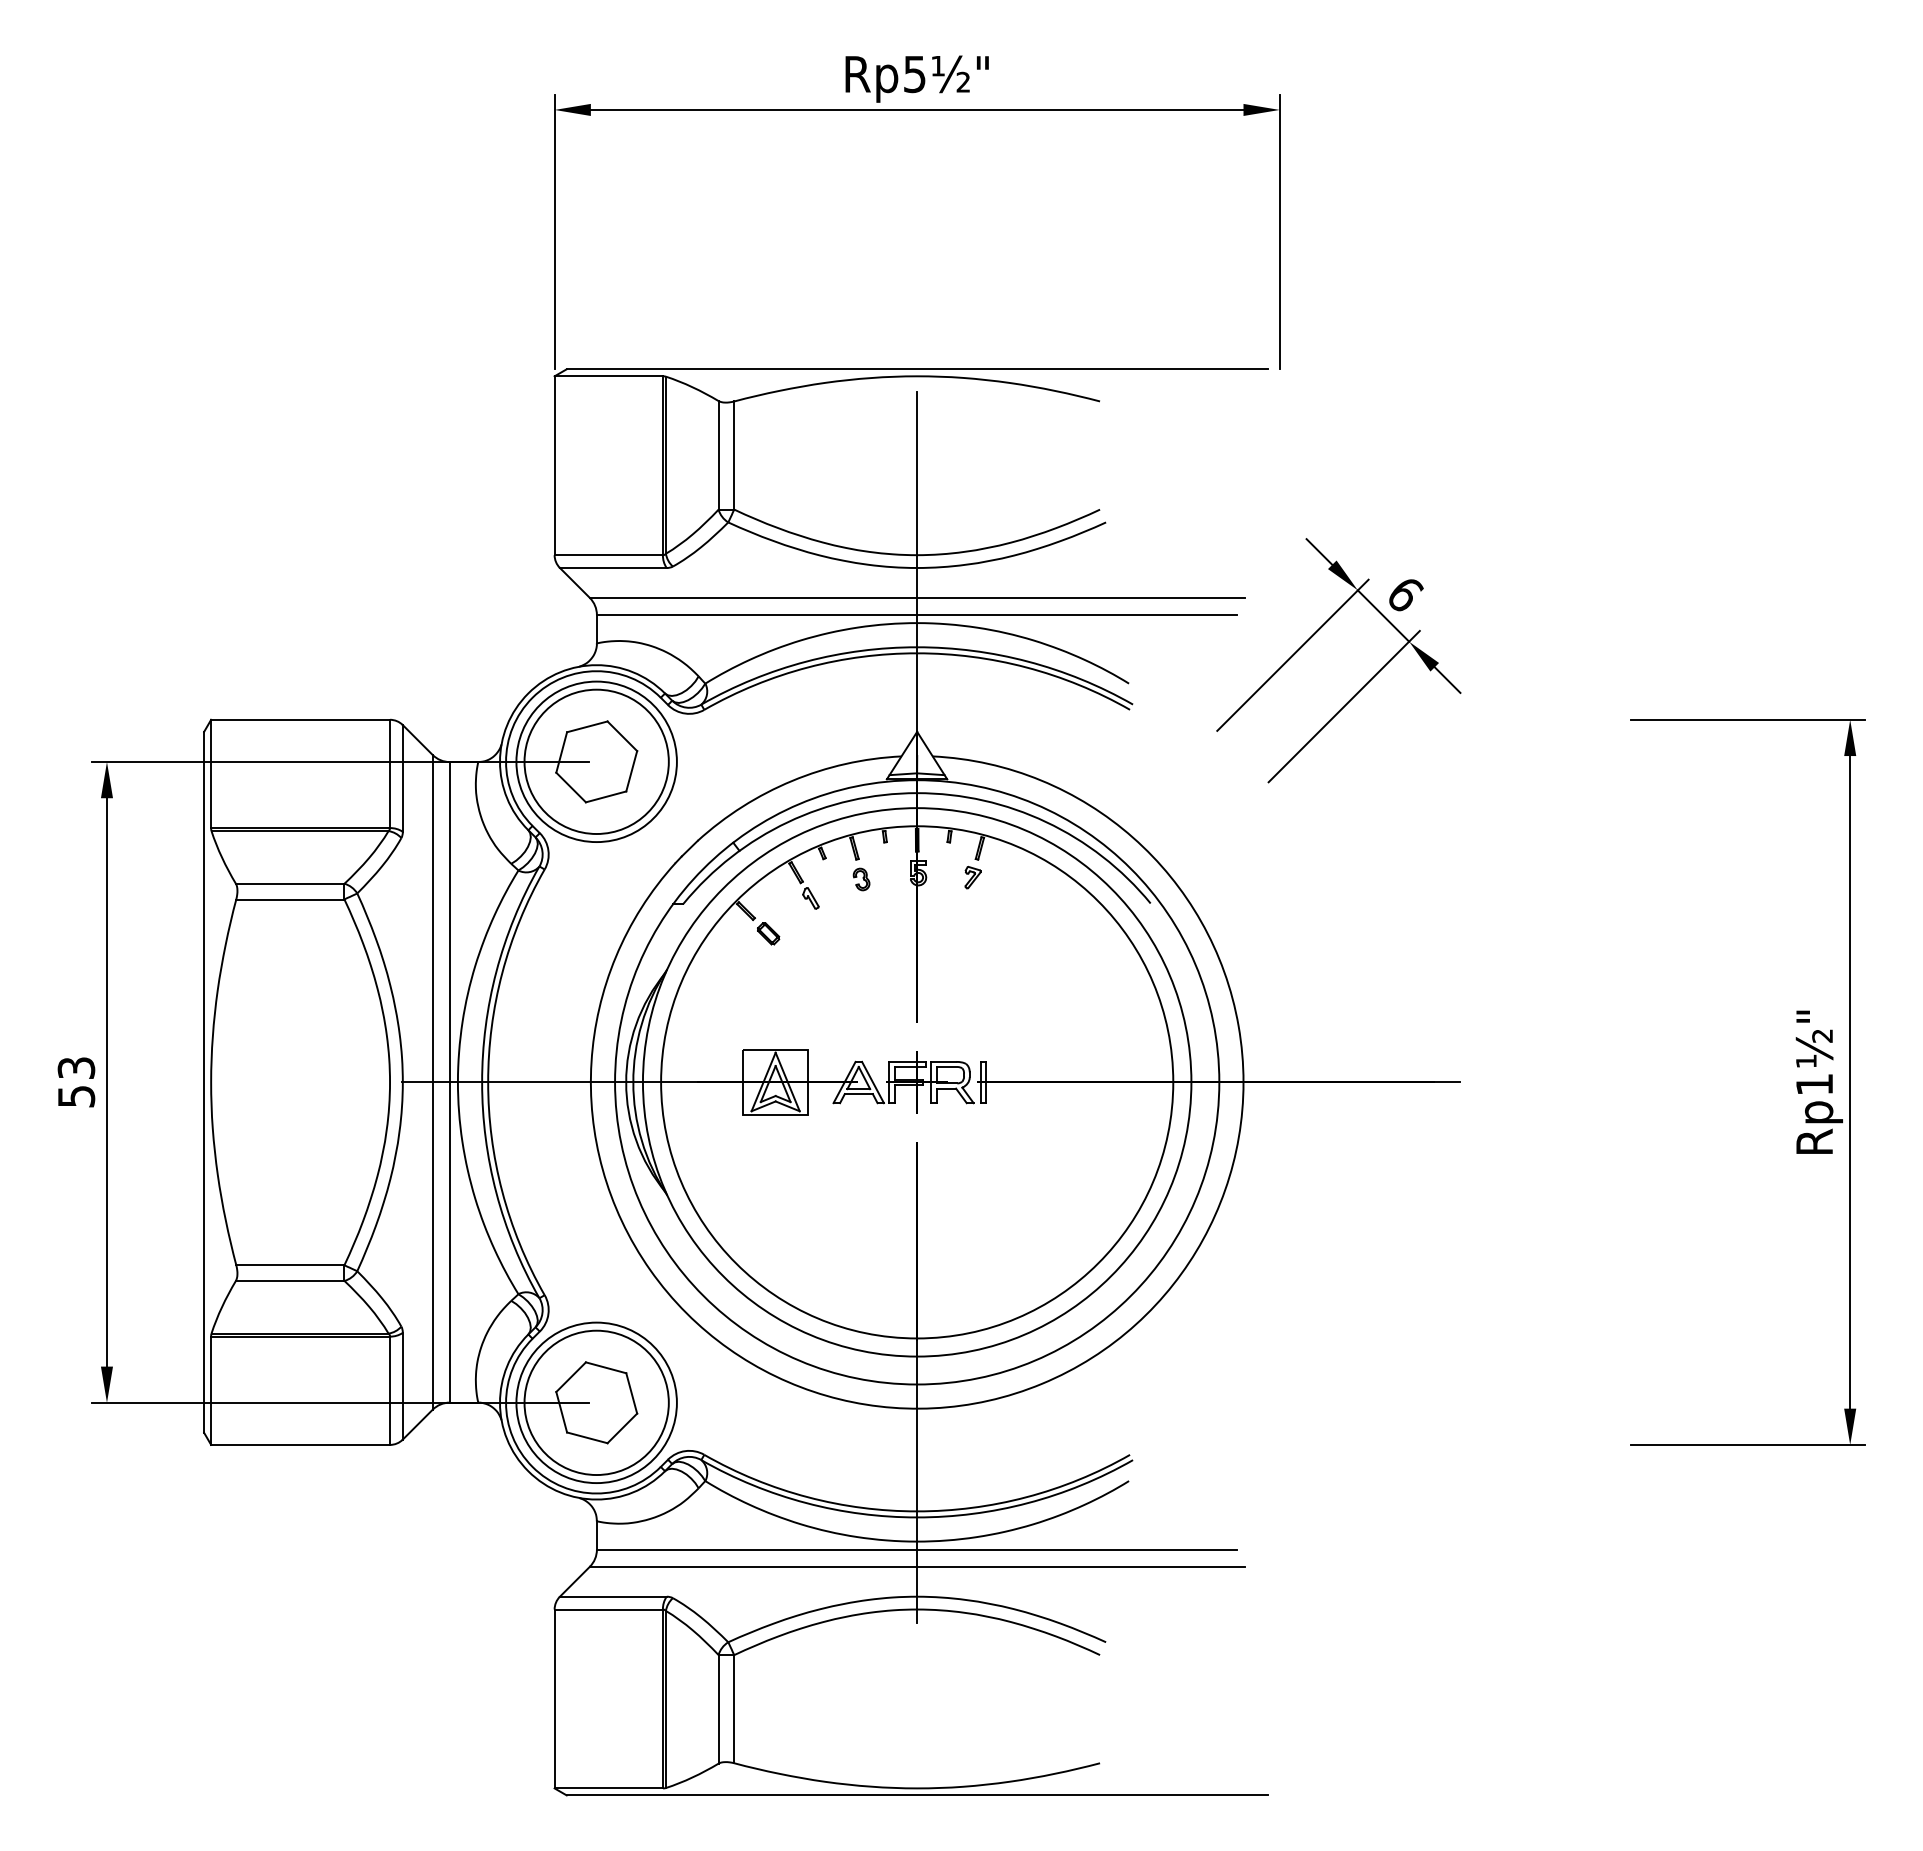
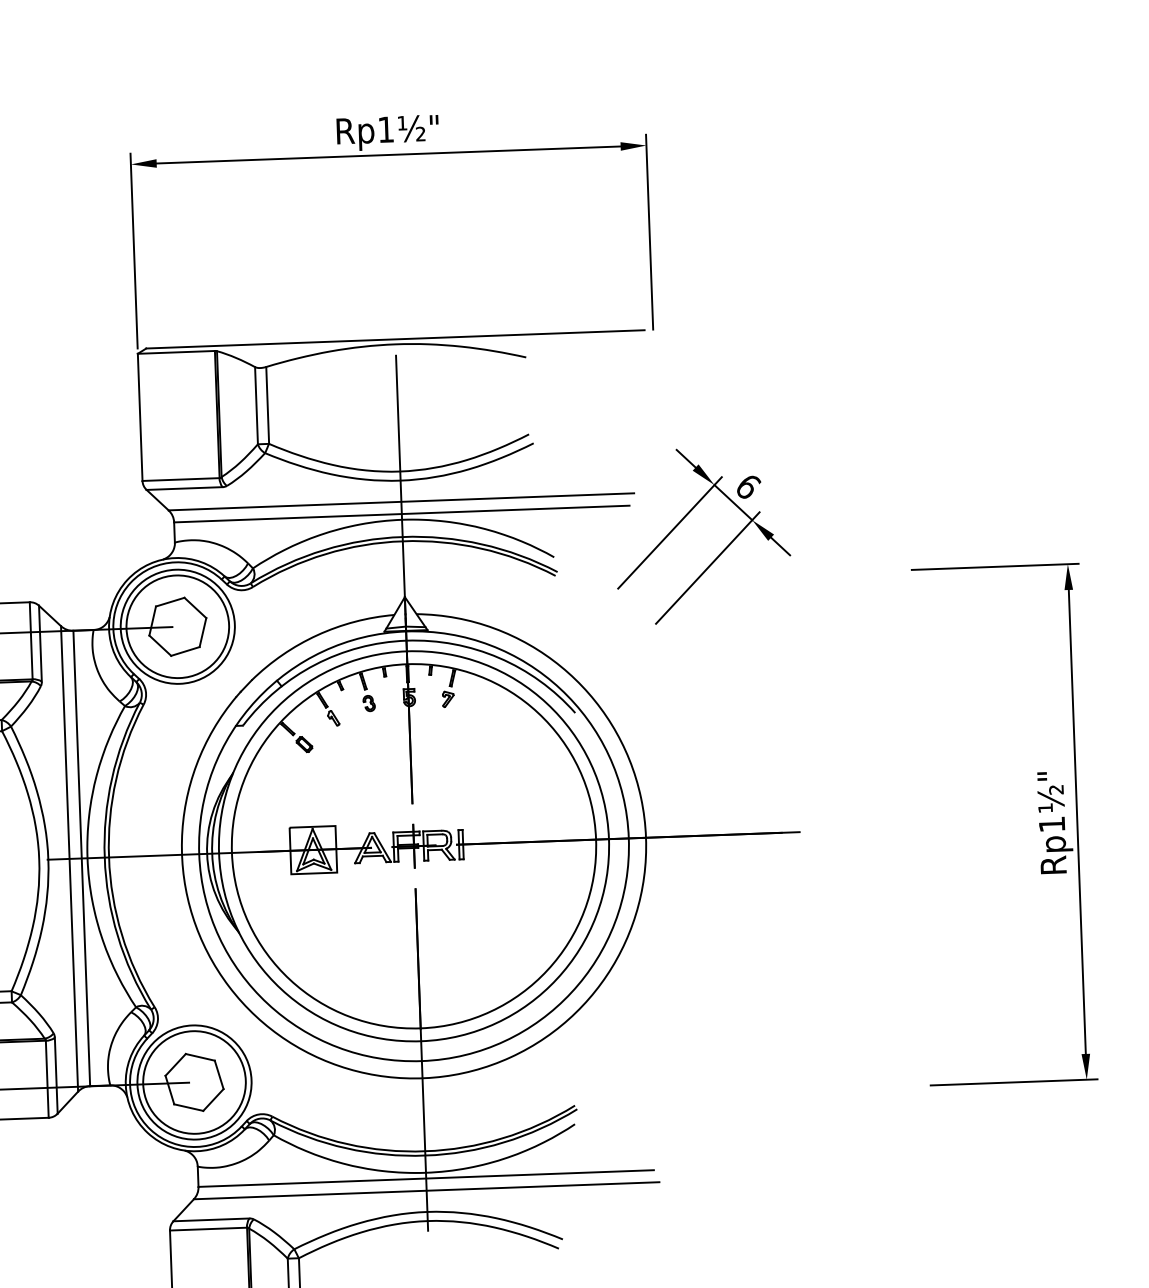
text: (914, 74) -> (385, 129), Rp5½" -> Rp1½"

